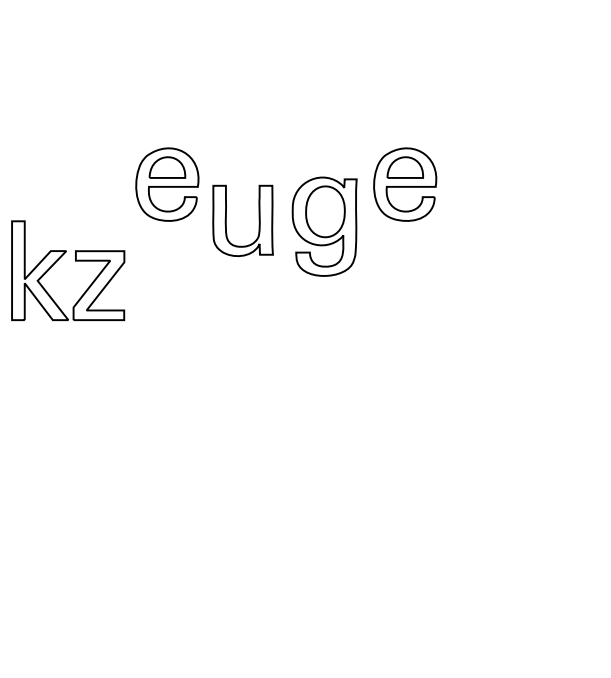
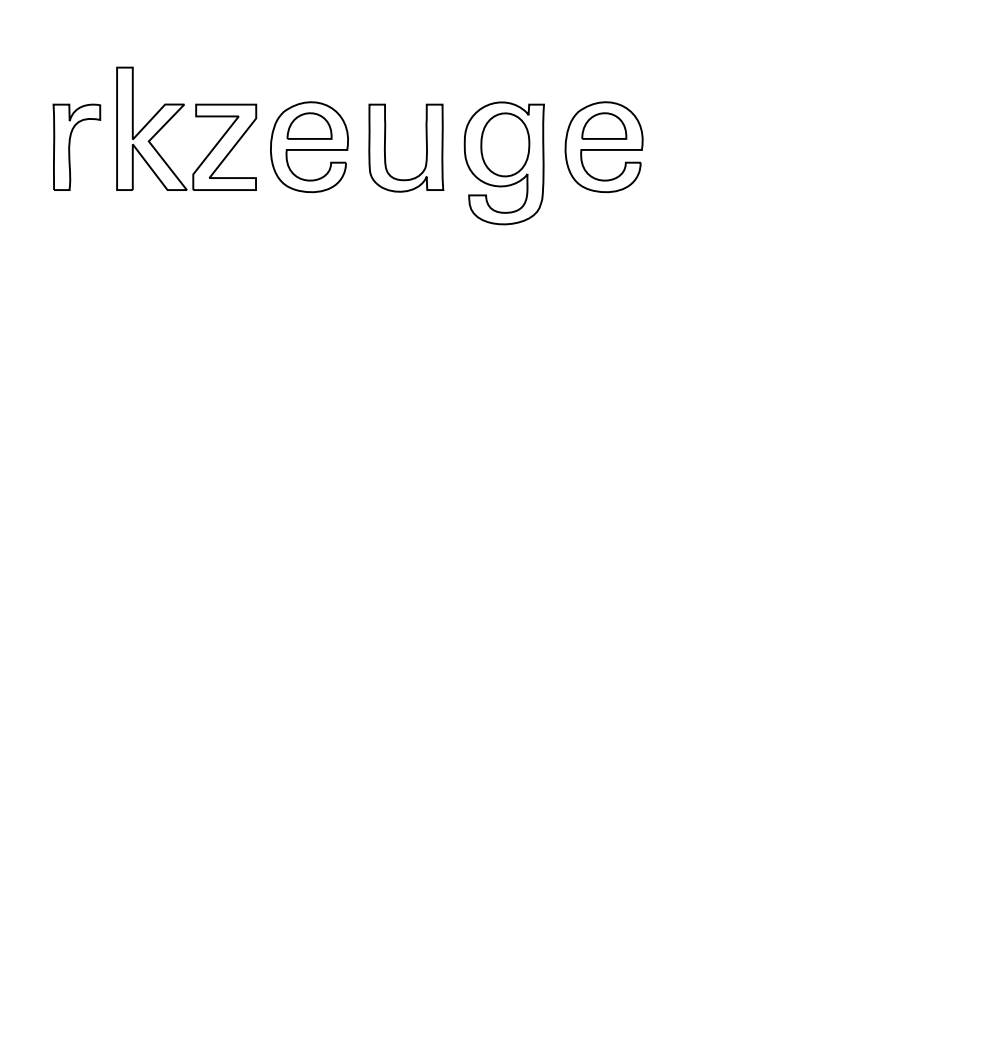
part: (258, 215) -> (425, 141), moved
part: (323, 226) -> (503, 163), moved
part: (75, 261) -> (195, 117), moved

